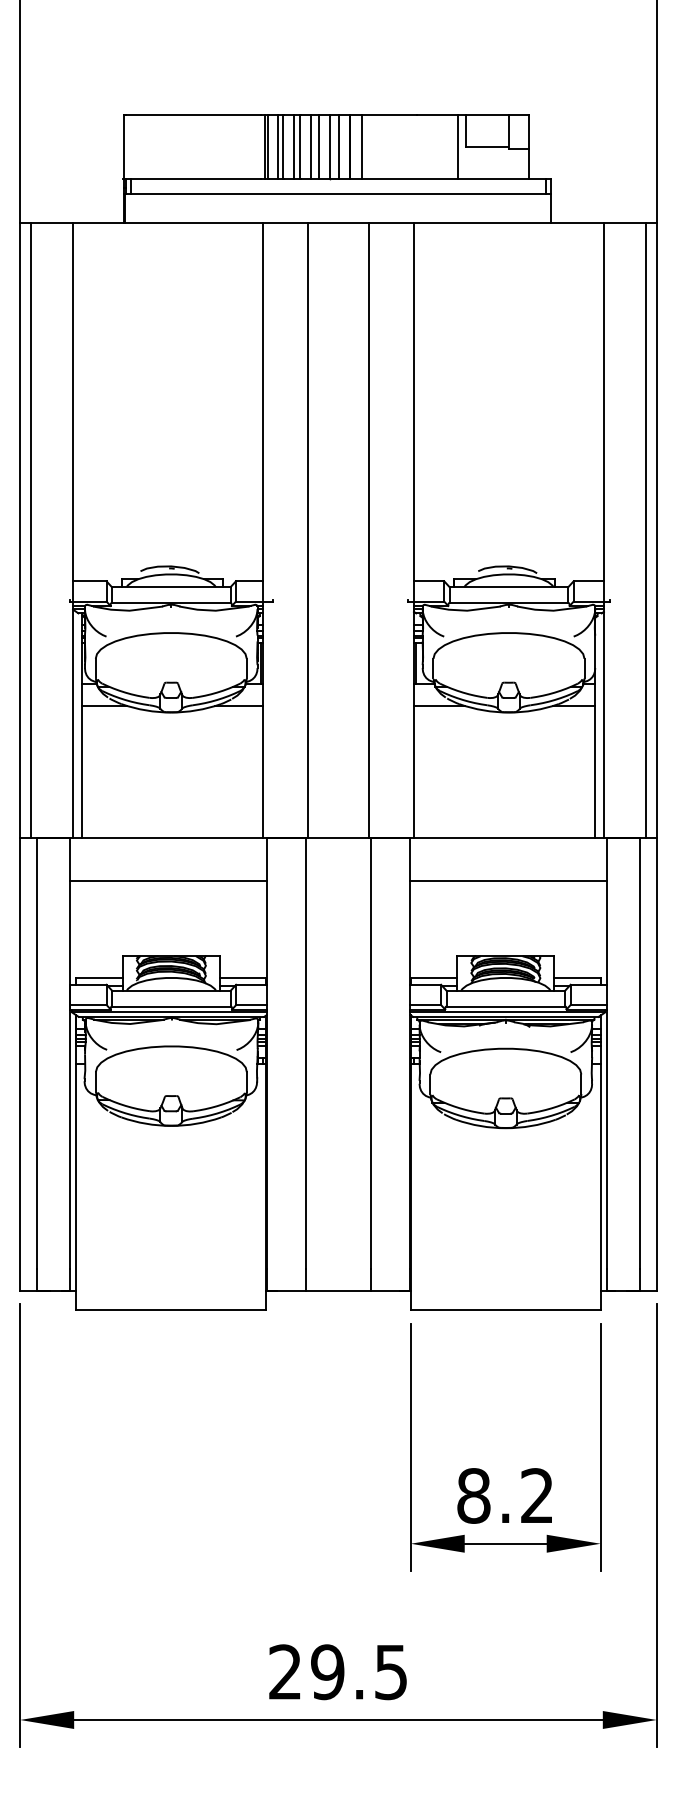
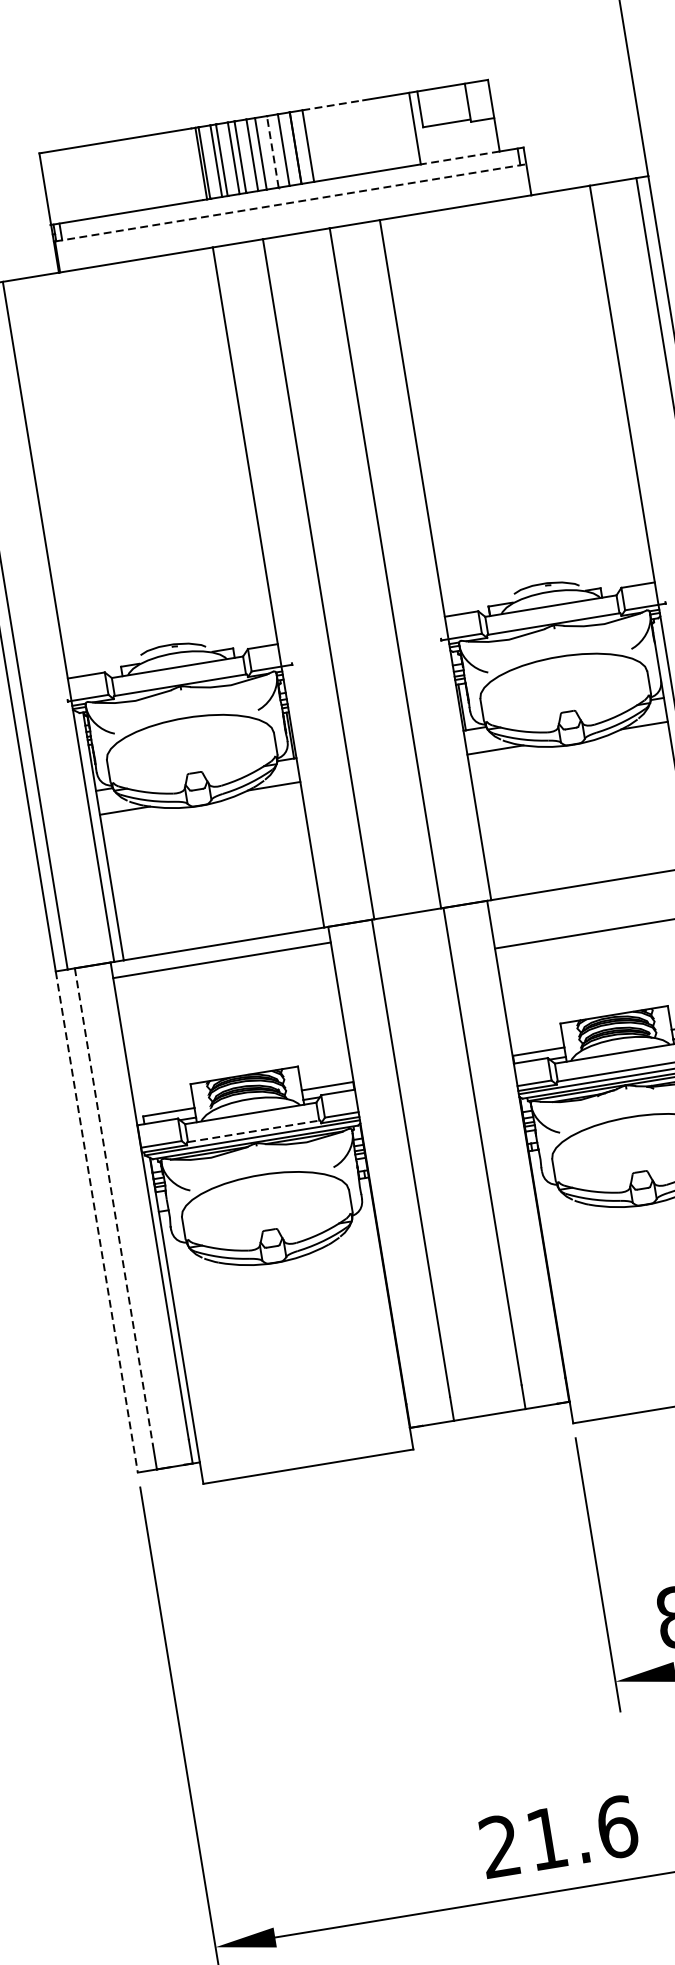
line: (389, 114) -> (333, 105), solid -> dashed
line: (329, 146) -> (272, 151), solid -> dashed
line: (493, 179) -> (459, 158), solid -> dashed
line: (338, 194) -> (291, 202), solid -> dashed
line: (167, 880) -> (221, 960), moved
line: (171, 1006) -> (253, 1130), solid -> dashed
line: (37, 1053) -> (114, 1207), solid -> dashed
line: (20, 1064) -> (97, 1222), solid -> dashed
text: (359, 1672) -> (582, 1833), 29.5 -> 21.6

